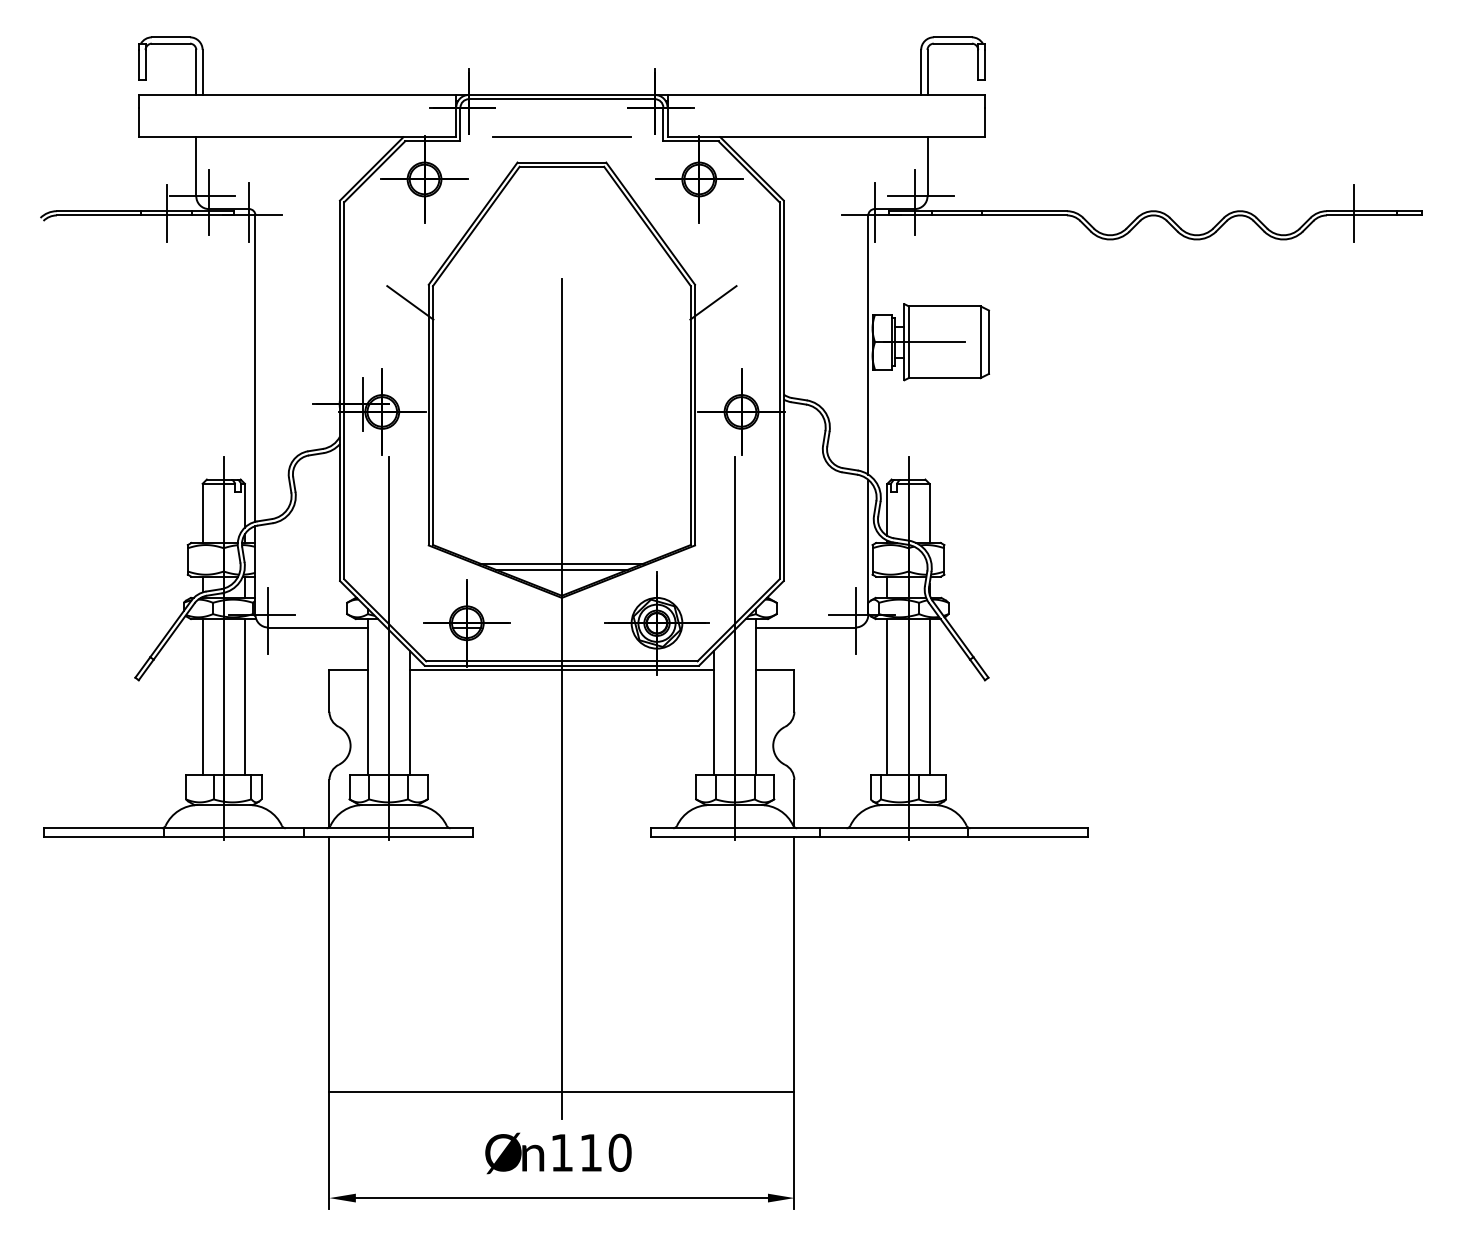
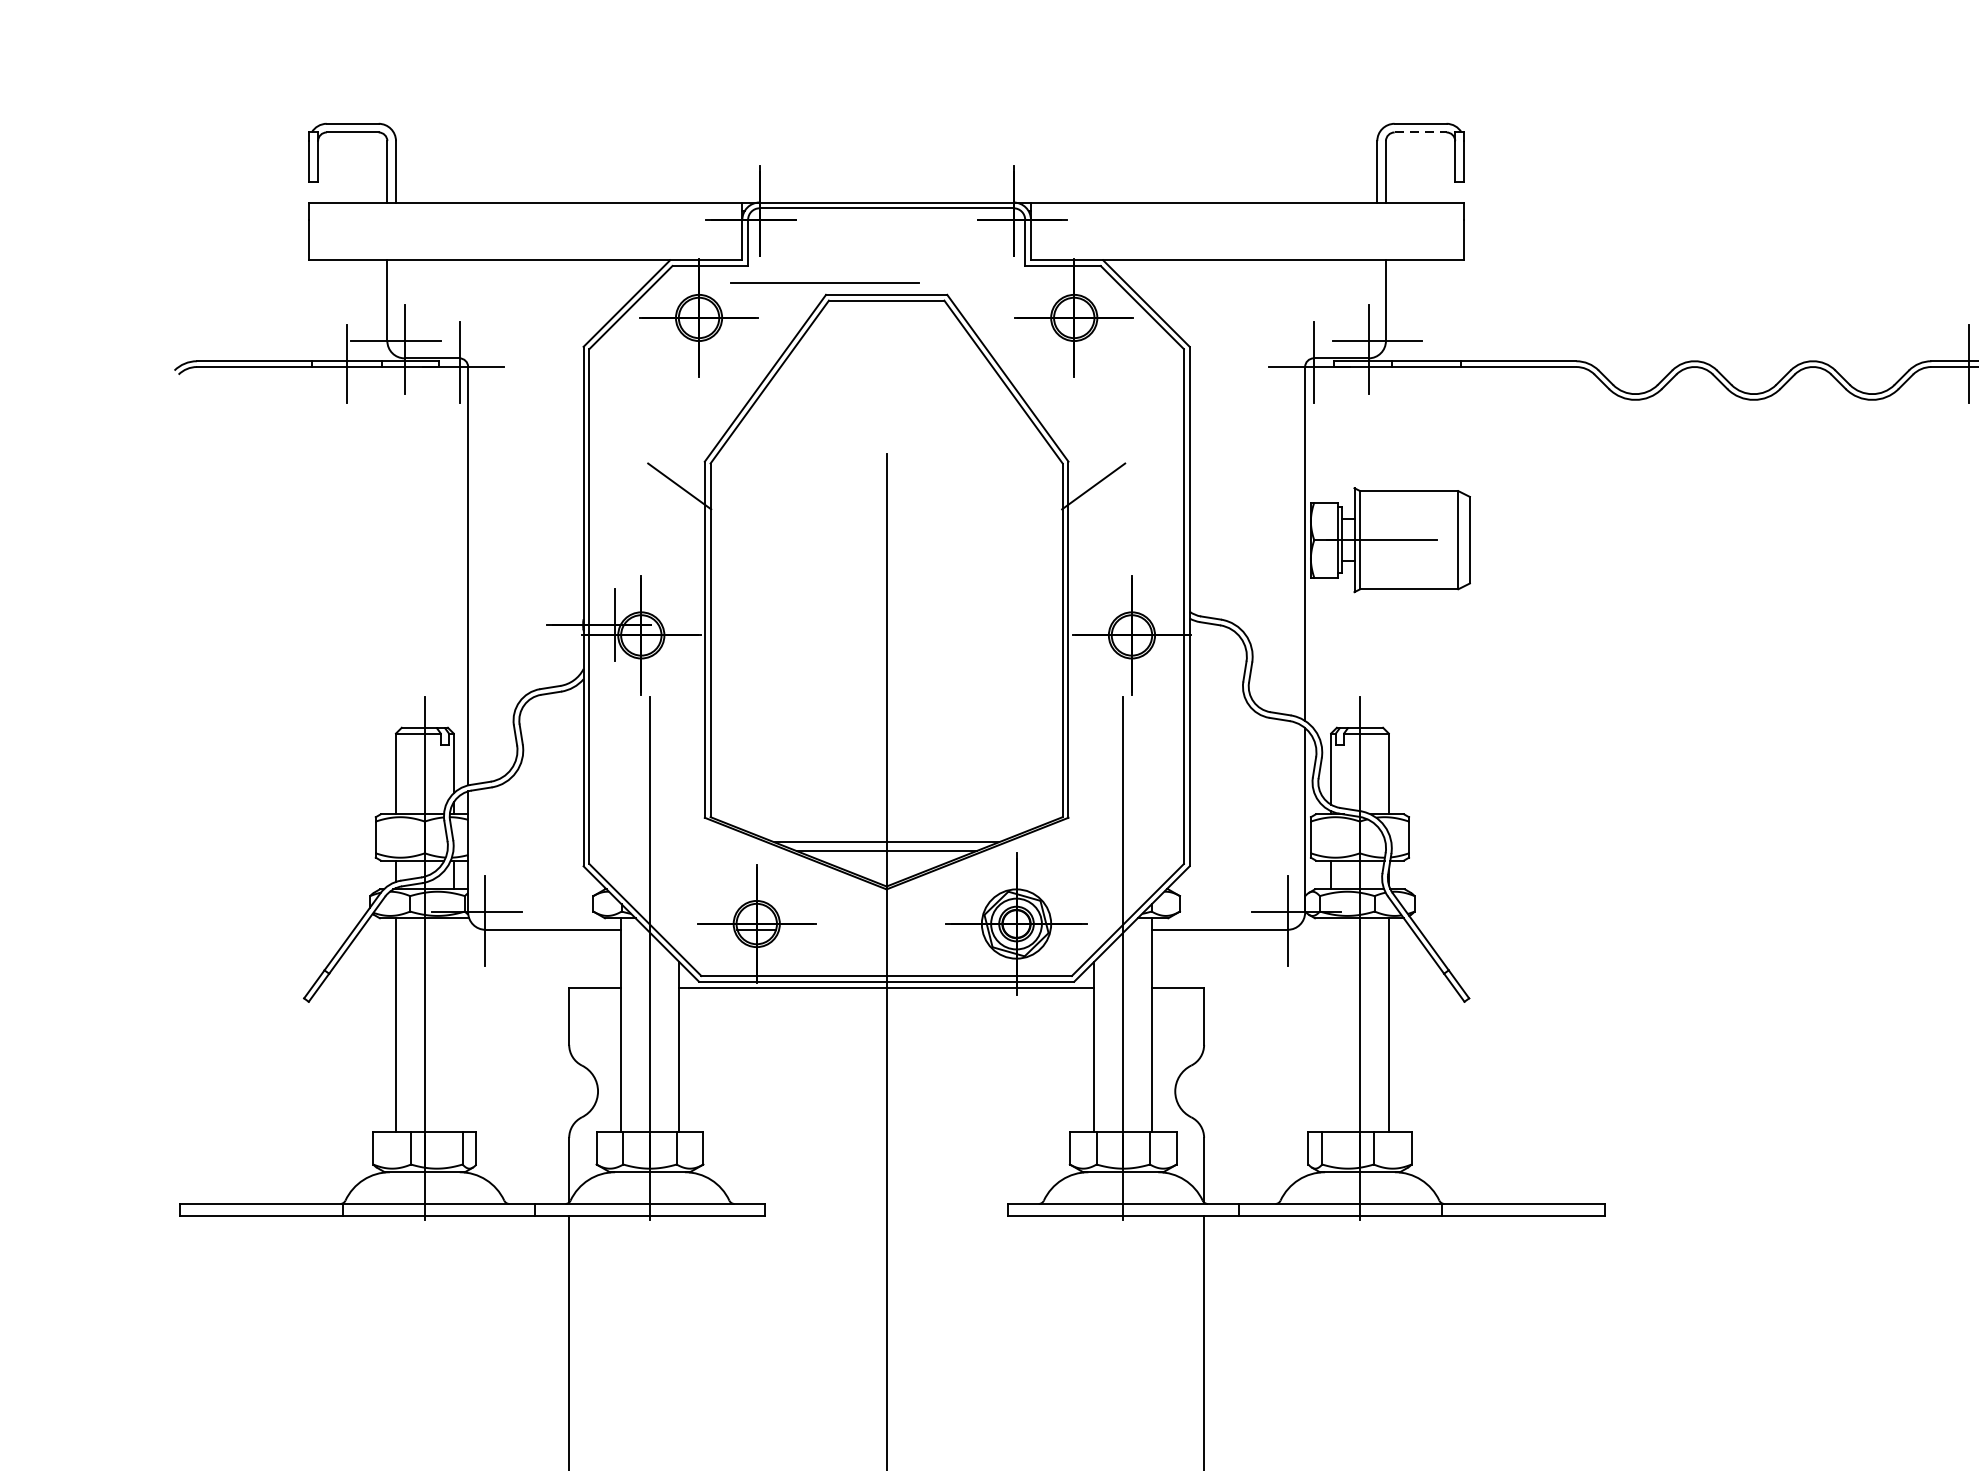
line: (953, 43) -> (1421, 132), solid -> dashed
line: (561, 136) -> (824, 282), moved
line: (244, 697) -> (453, 1025), removed
line: (887, 697) -> (1331, 1025), removed

